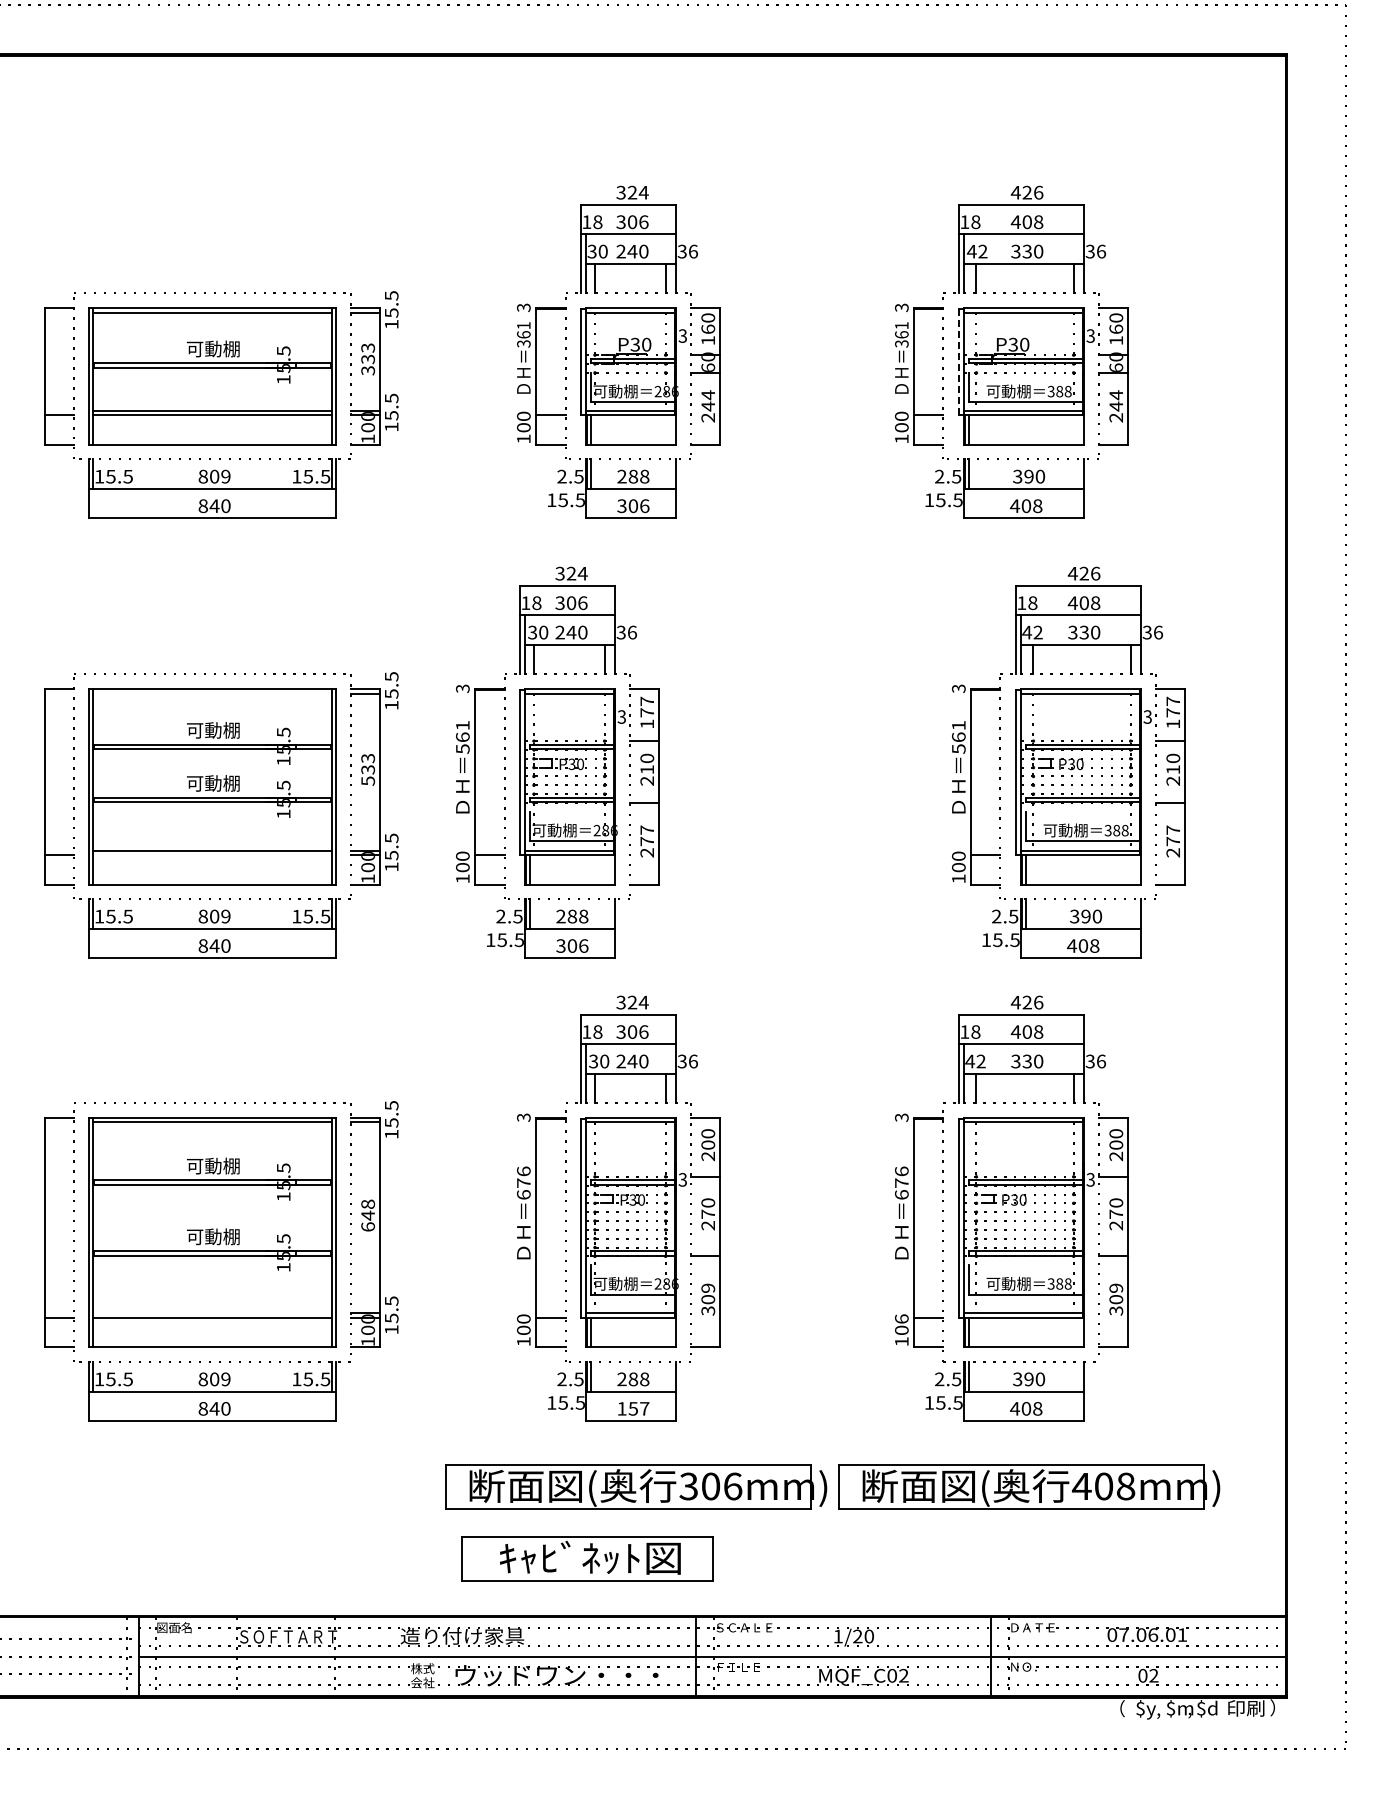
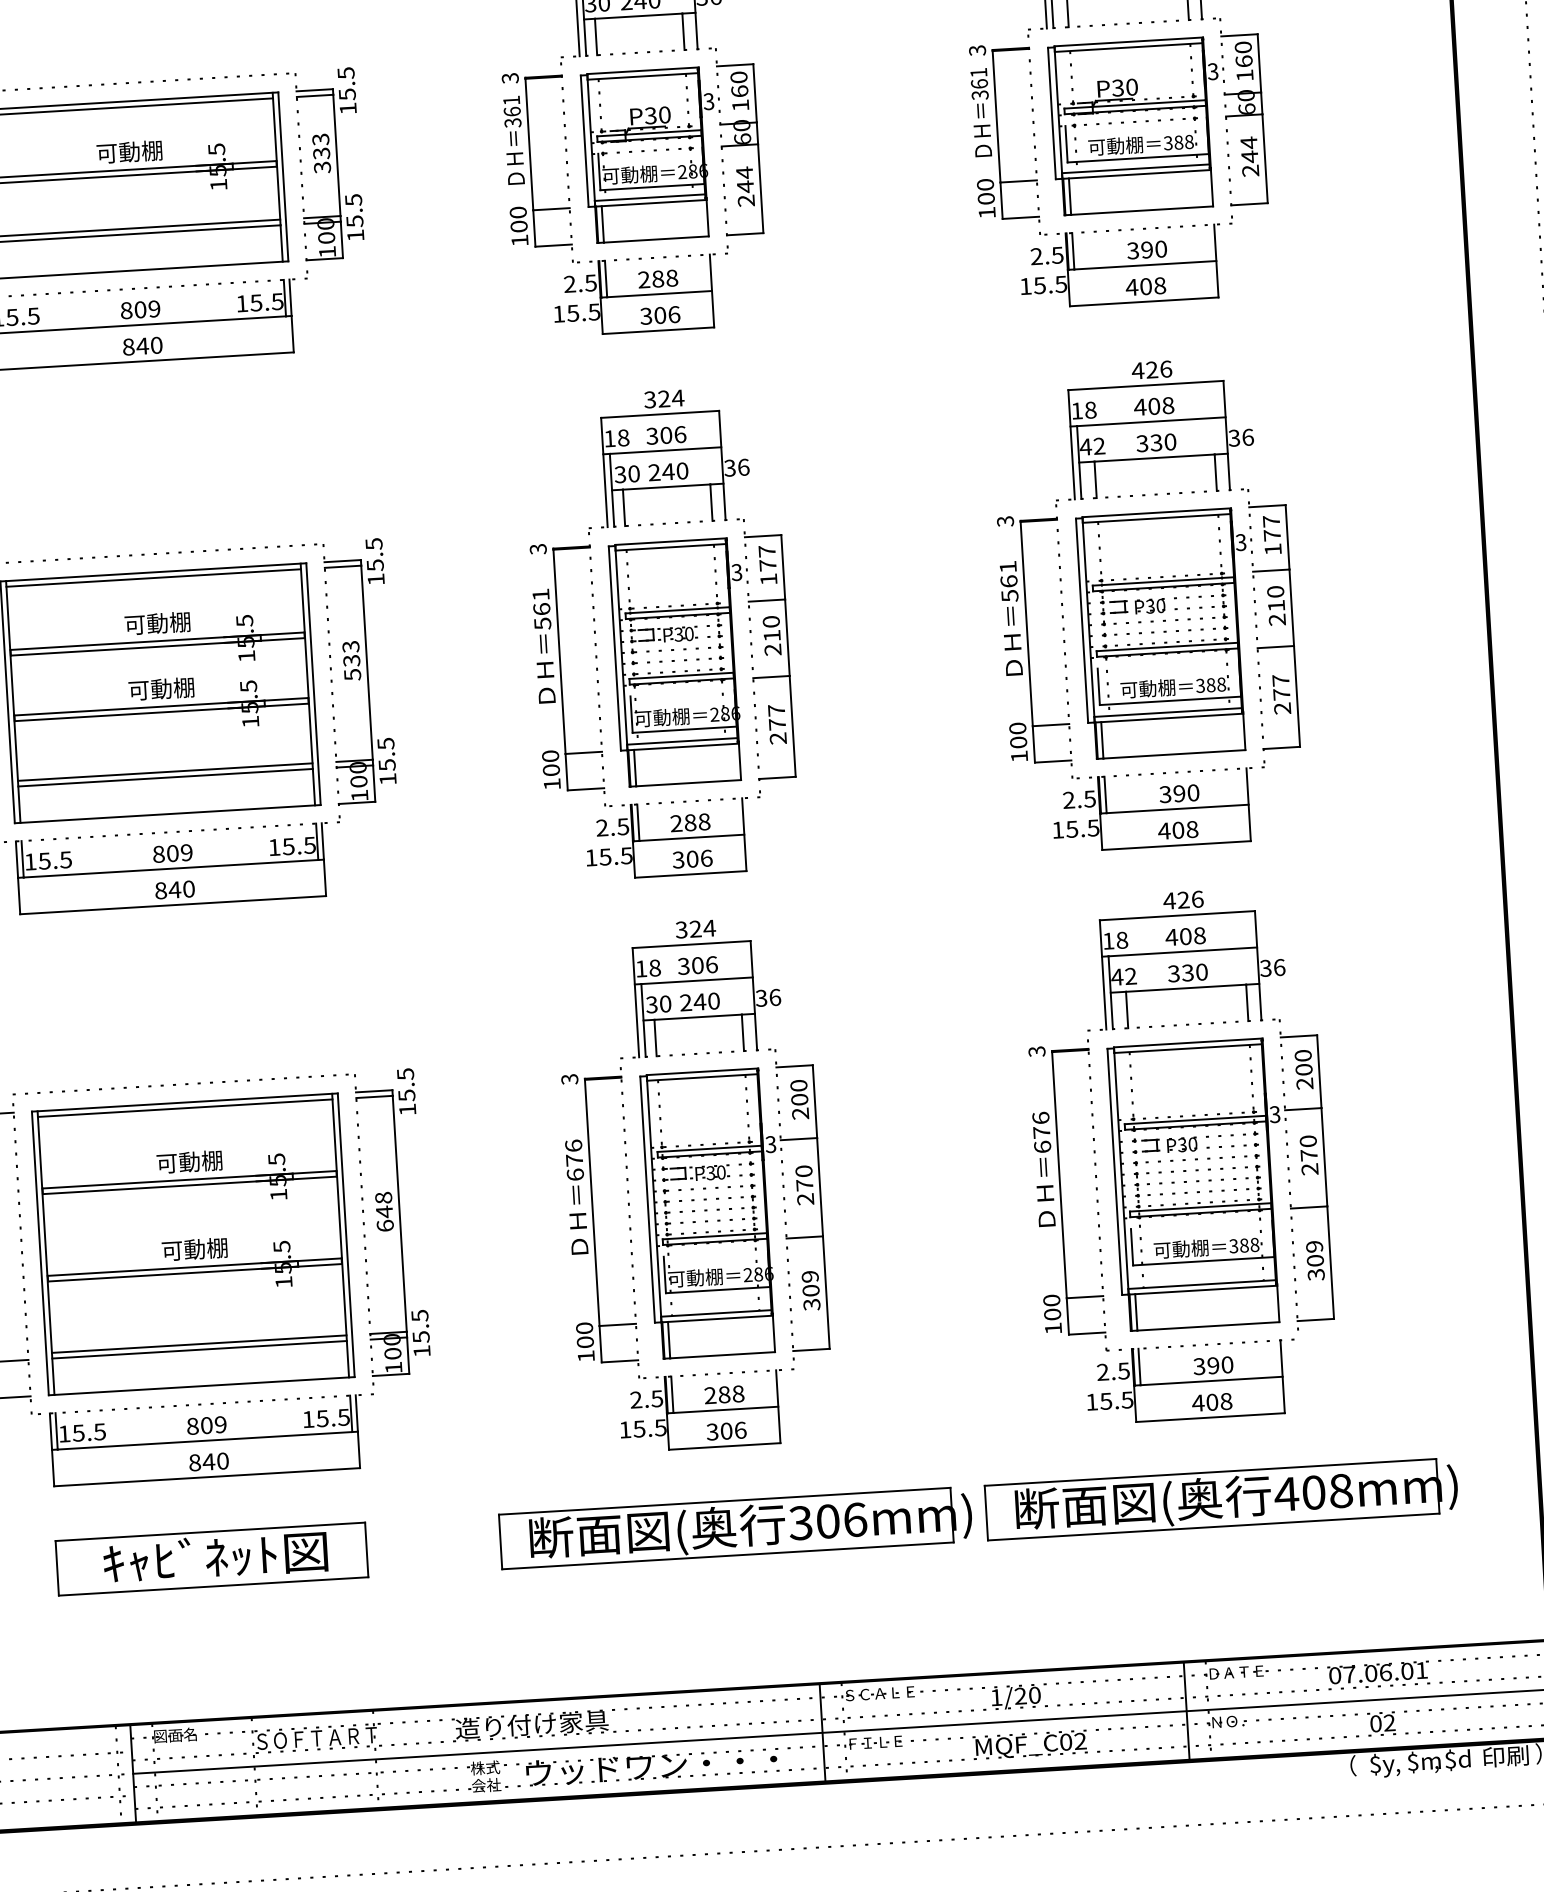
line: (958, 361) -> (1051, 112), dashed -> solid
line: (212, 693) -> (153, 577), added
part: (557, 762) -> (660, 633), moved
part: (1068, 762) -> (1146, 604), moved
line: (212, 855) -> (165, 778), added
line: (212, 1313) -> (199, 1344), added
text: (901, 1318) -> (1051, 1299), 106 -> 100
text: (633, 1408) -> (726, 1430), 157 -> 306
part: (587, 1558) -> (212, 1558), moved

